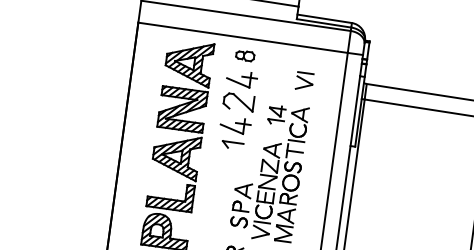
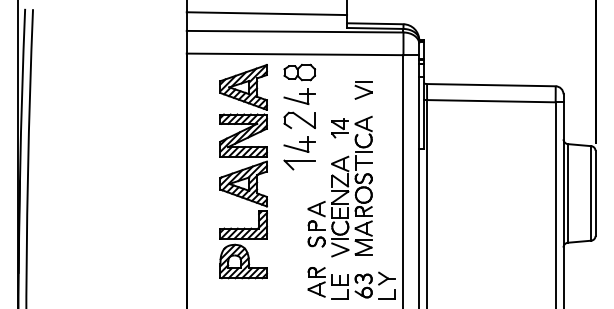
part: (244, 55) -> (299, 72), size x1.67
part: (232, 144) -> (299, 164), size x1.43

